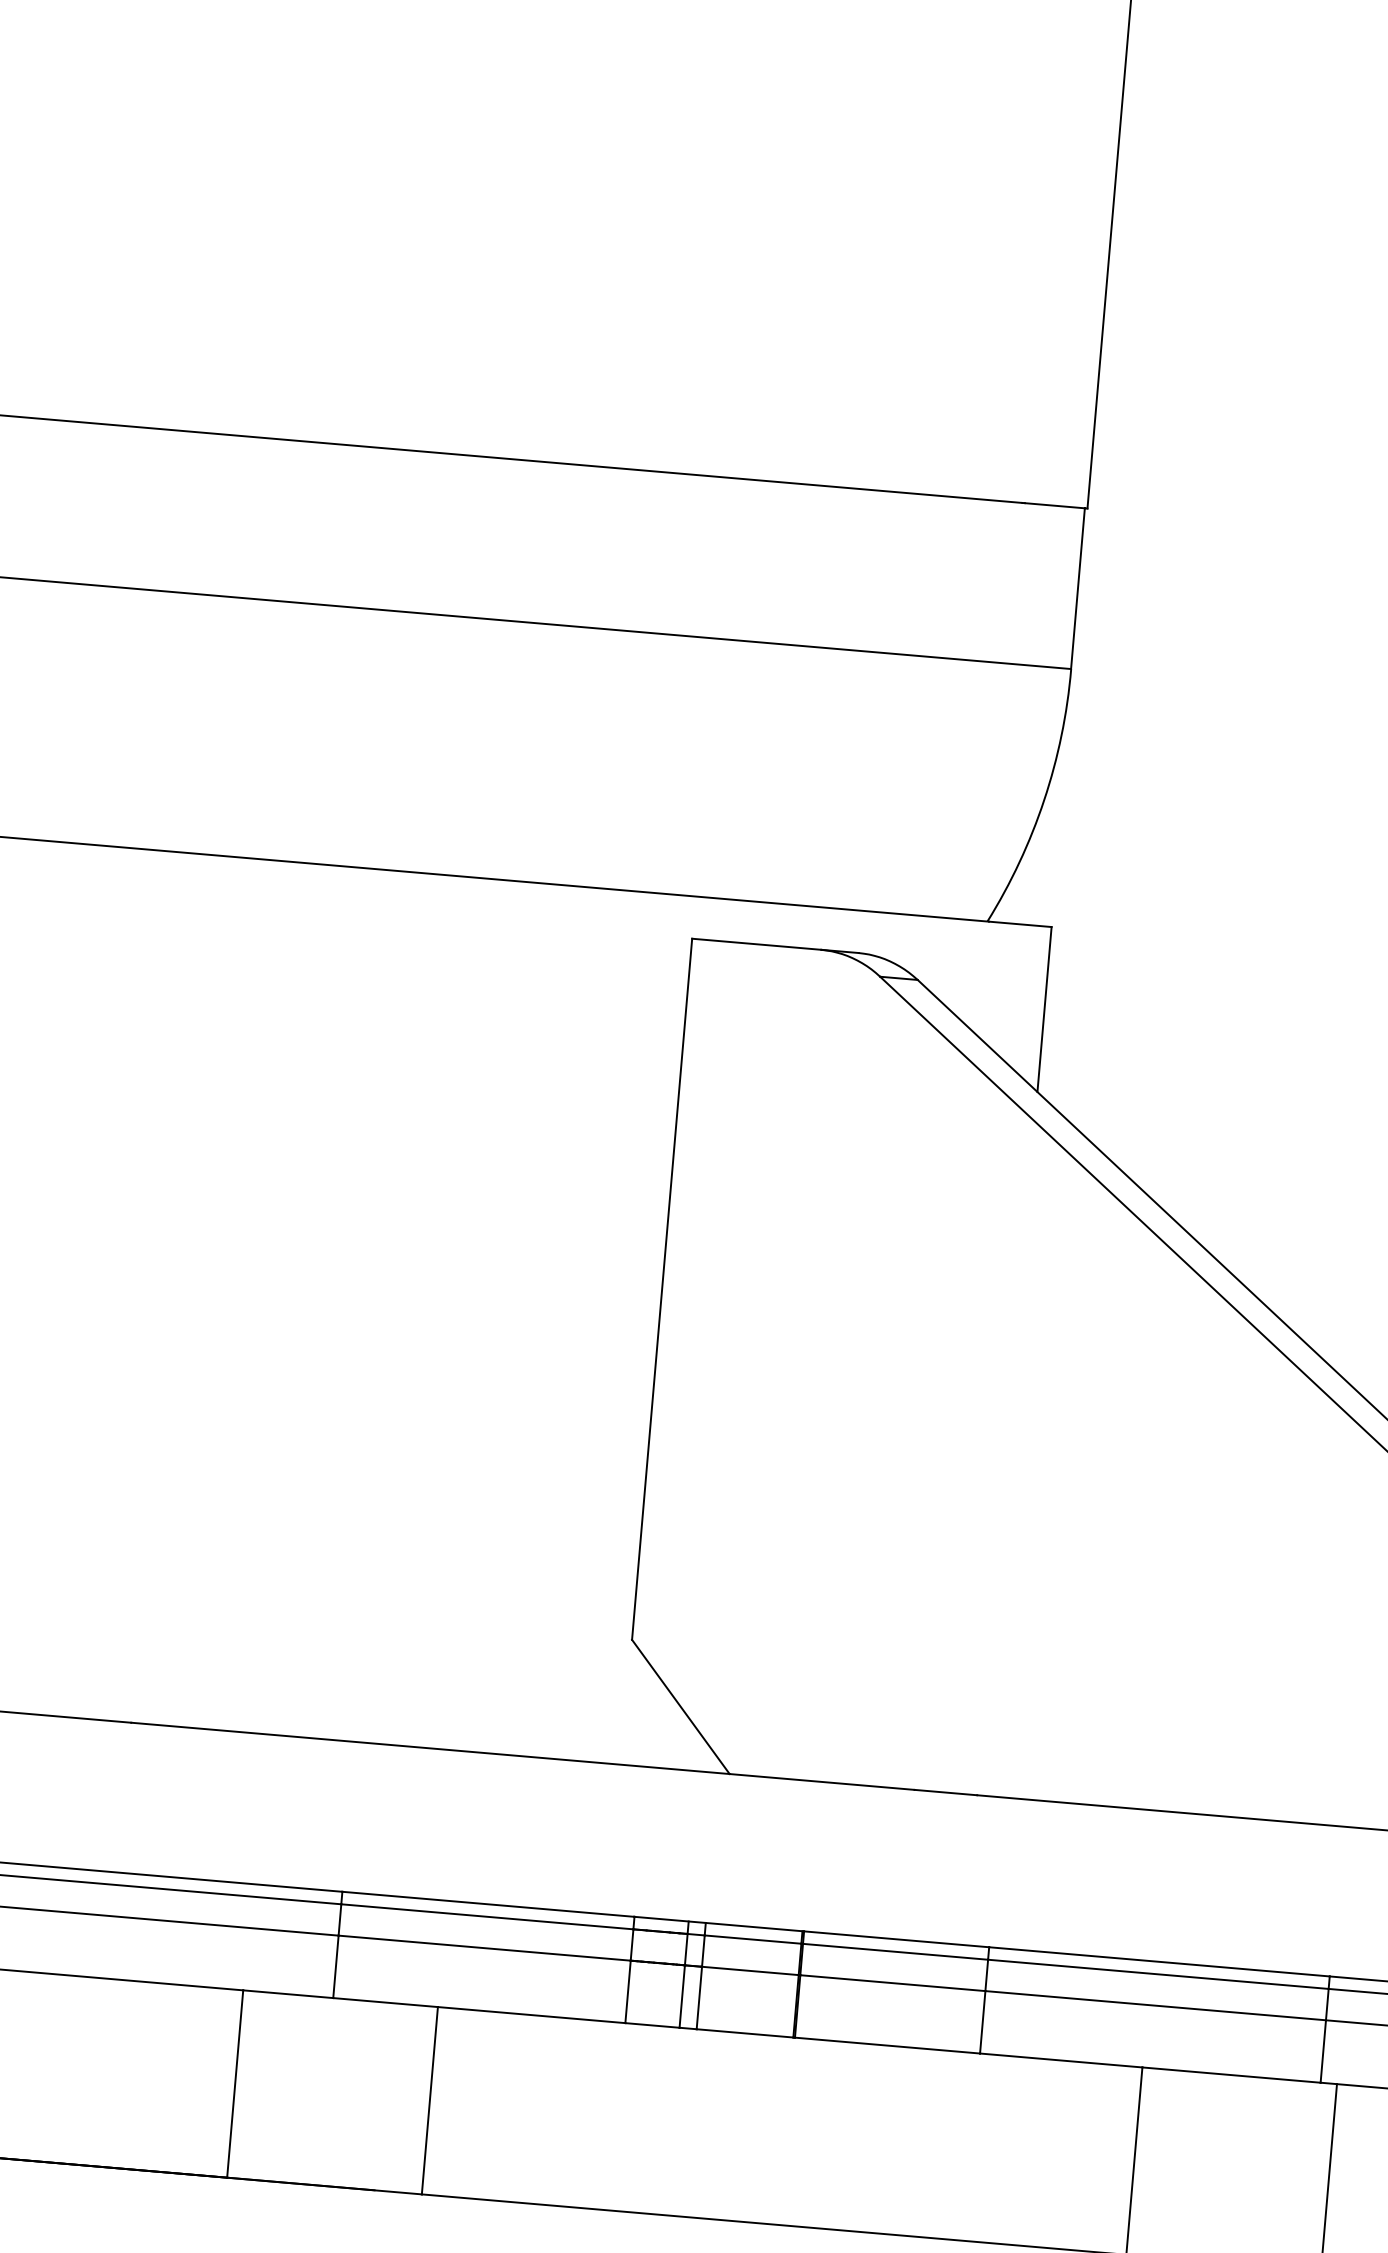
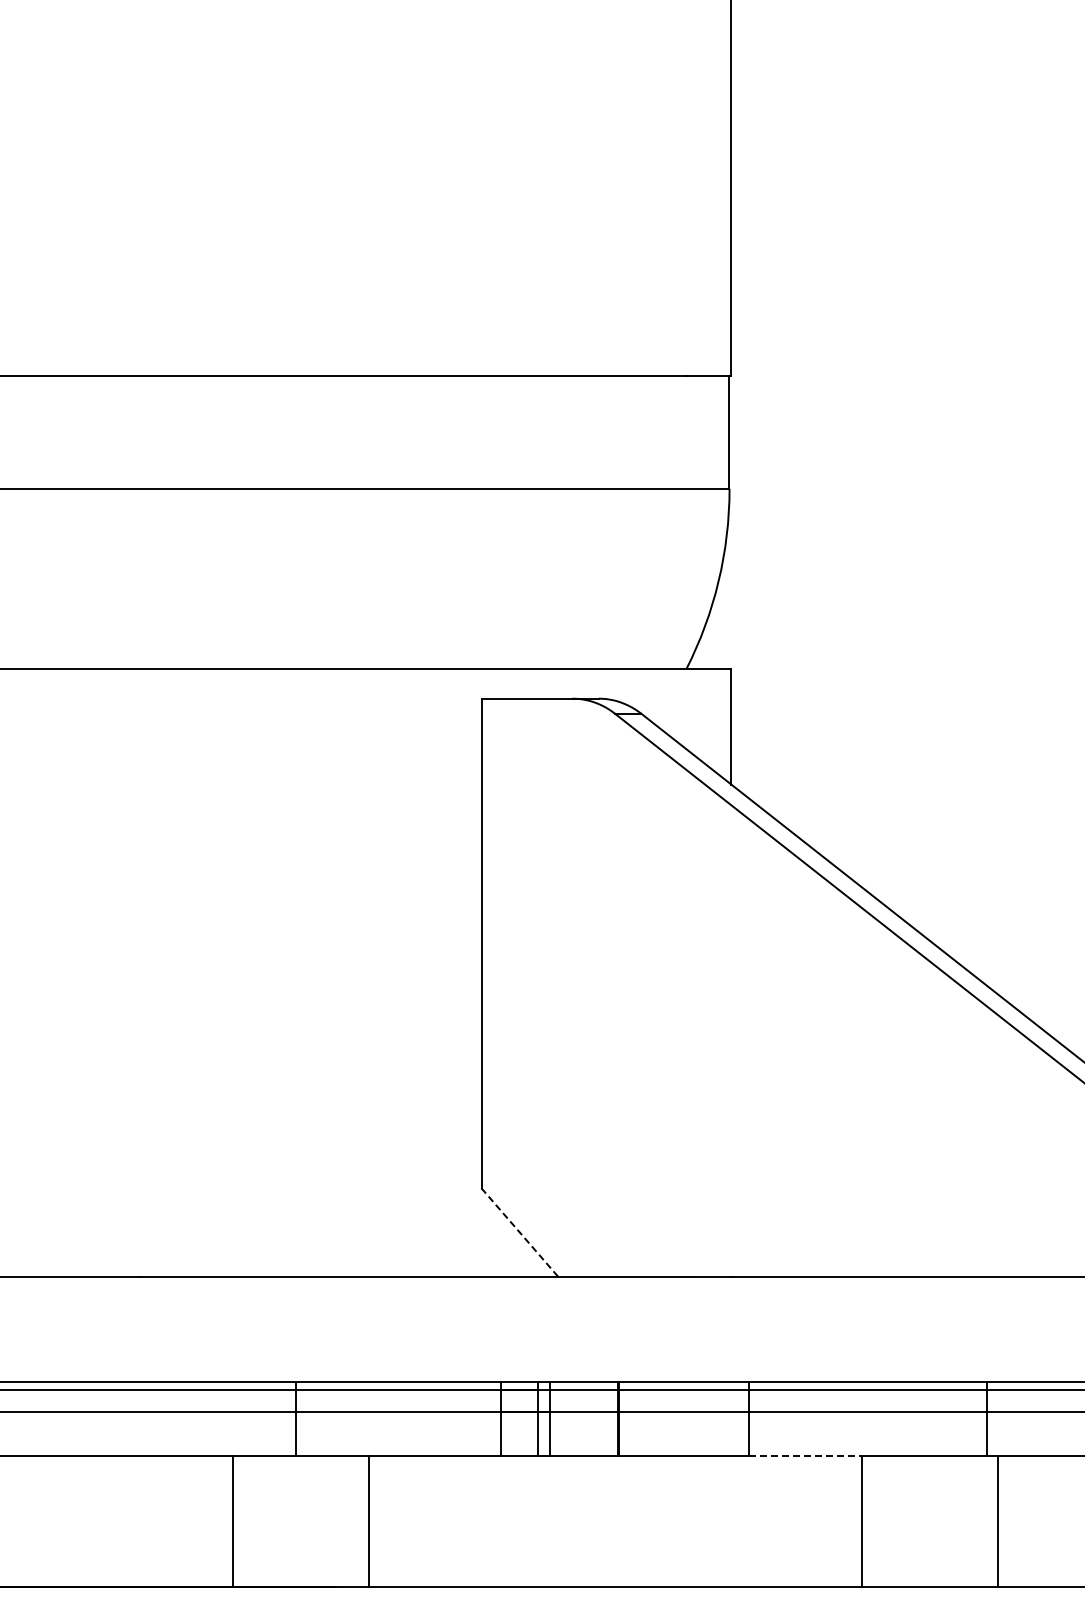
line: (681, 1706) -> (520, 1232), solid -> dashed
line: (1061, 2059) -> (805, 1455), solid -> dashed

